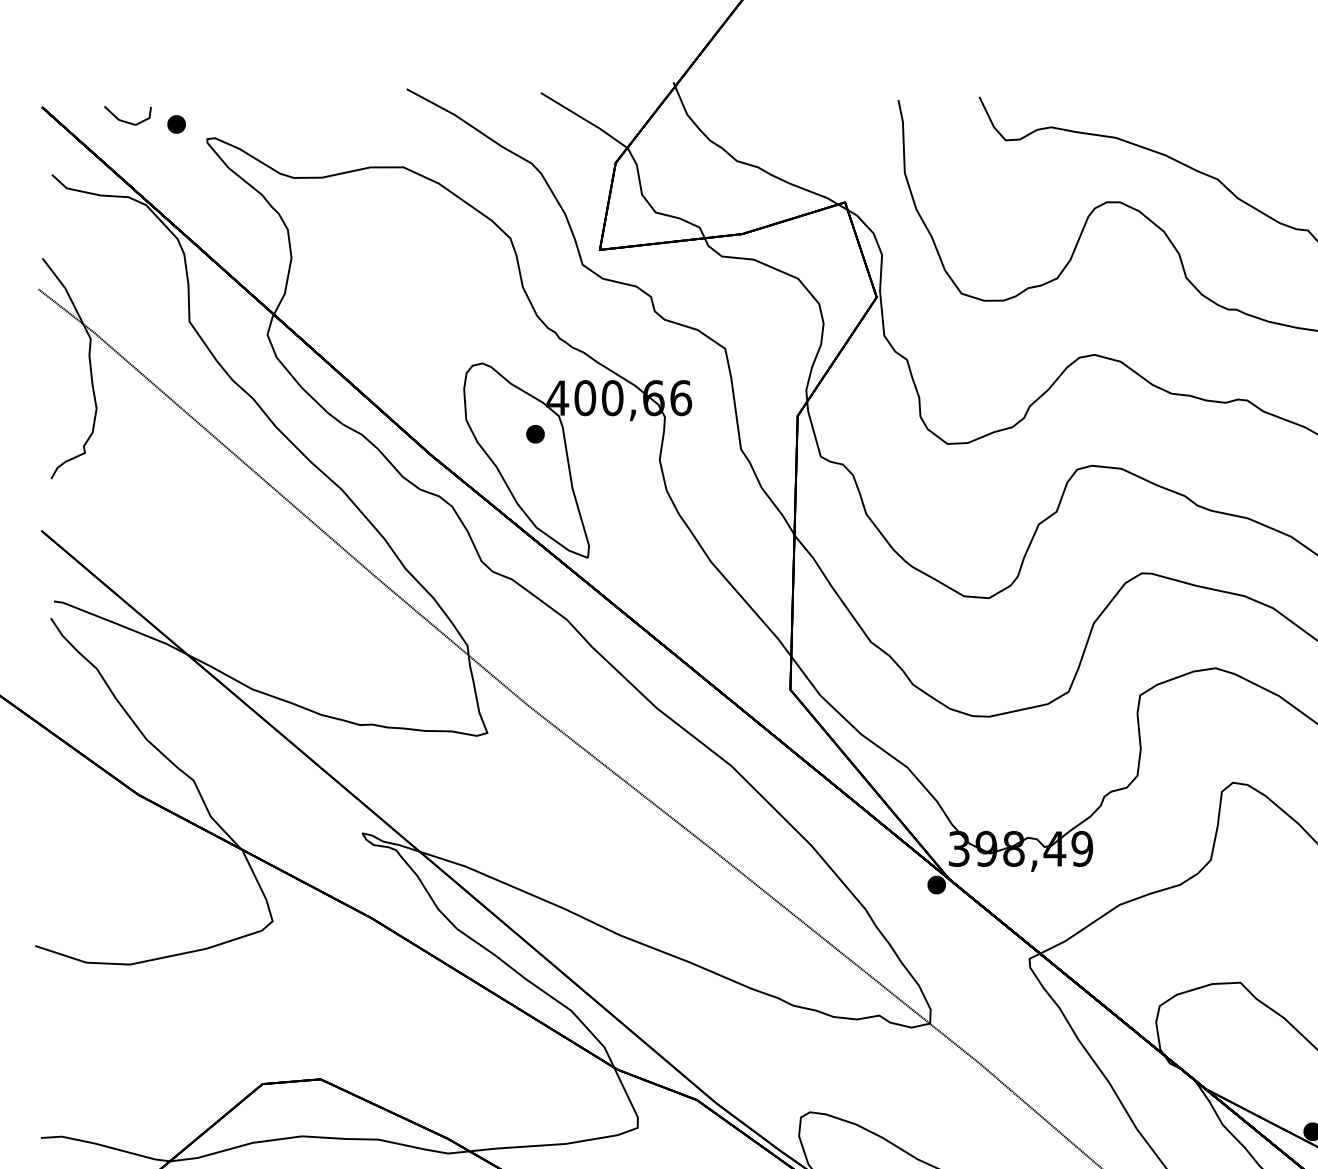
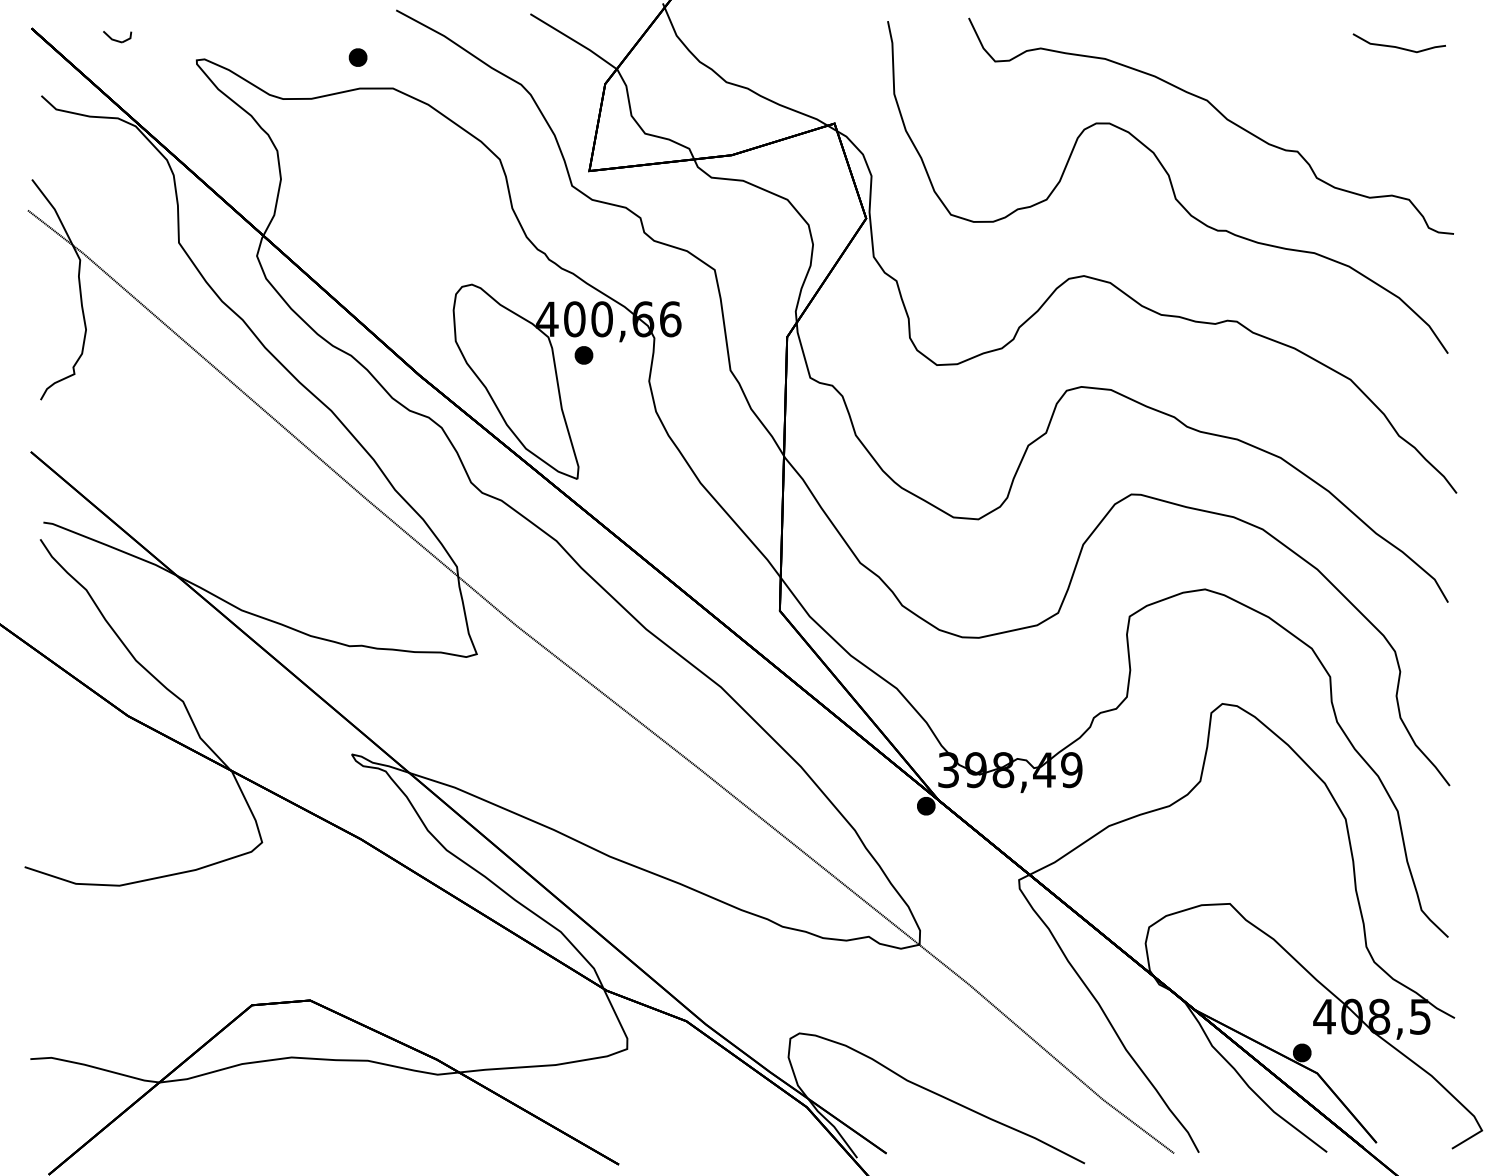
part: (128, 115) -> (117, 36), size x0.6
part: (176, 124) -> (357, 57), moved
part: (535, 434) -> (583, 355), moved

